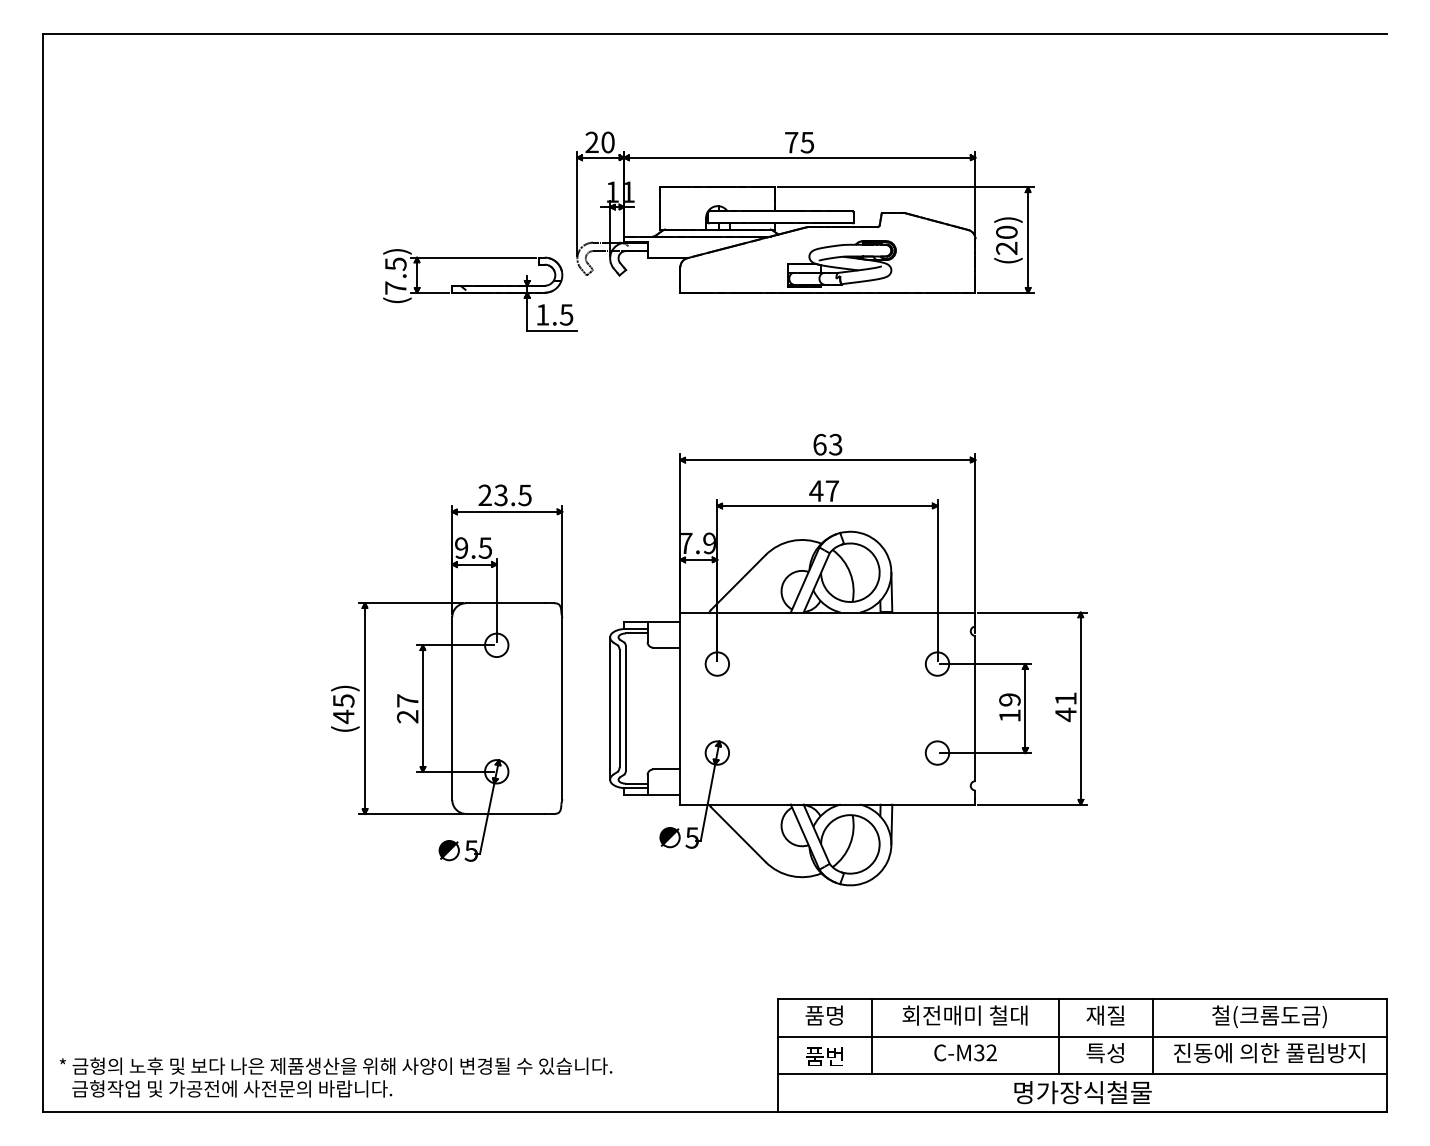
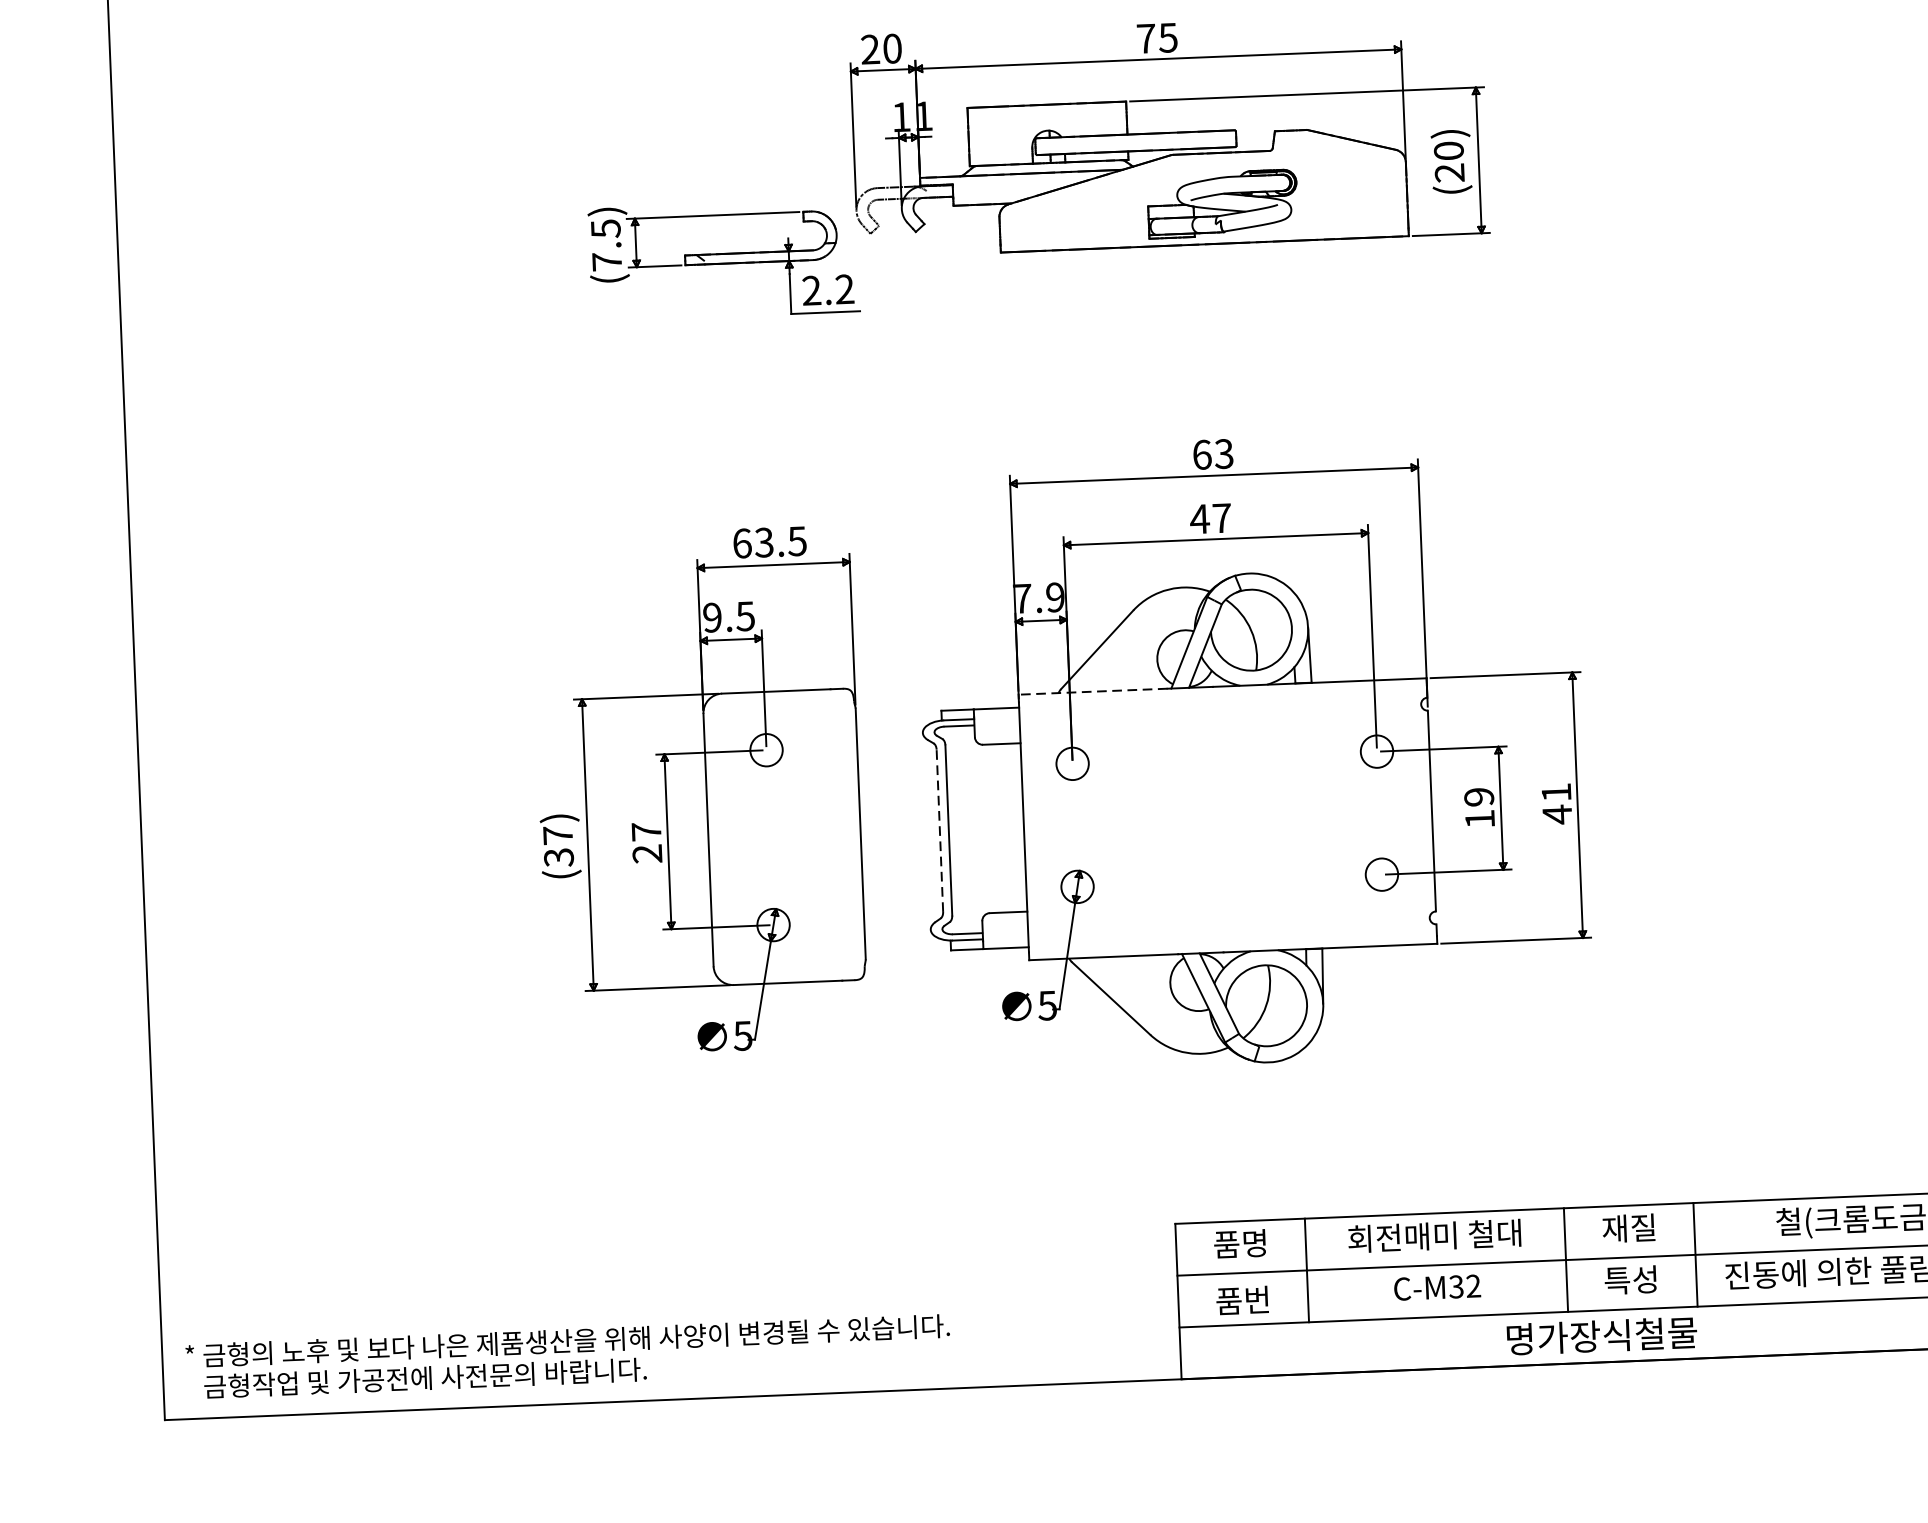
text: (554, 314) -> (828, 289), 1.5 -> 2.2
text: (484, 495) -> (741, 543), 23.5 -> 63.5
line: (734, 612) -> (1093, 691), solid -> dashed
line: (610, 708) -> (927, 831), removed
line: (619, 708) -> (939, 830), solid -> dashed
text: (343, 709) -> (558, 847), (45) -> (37)

